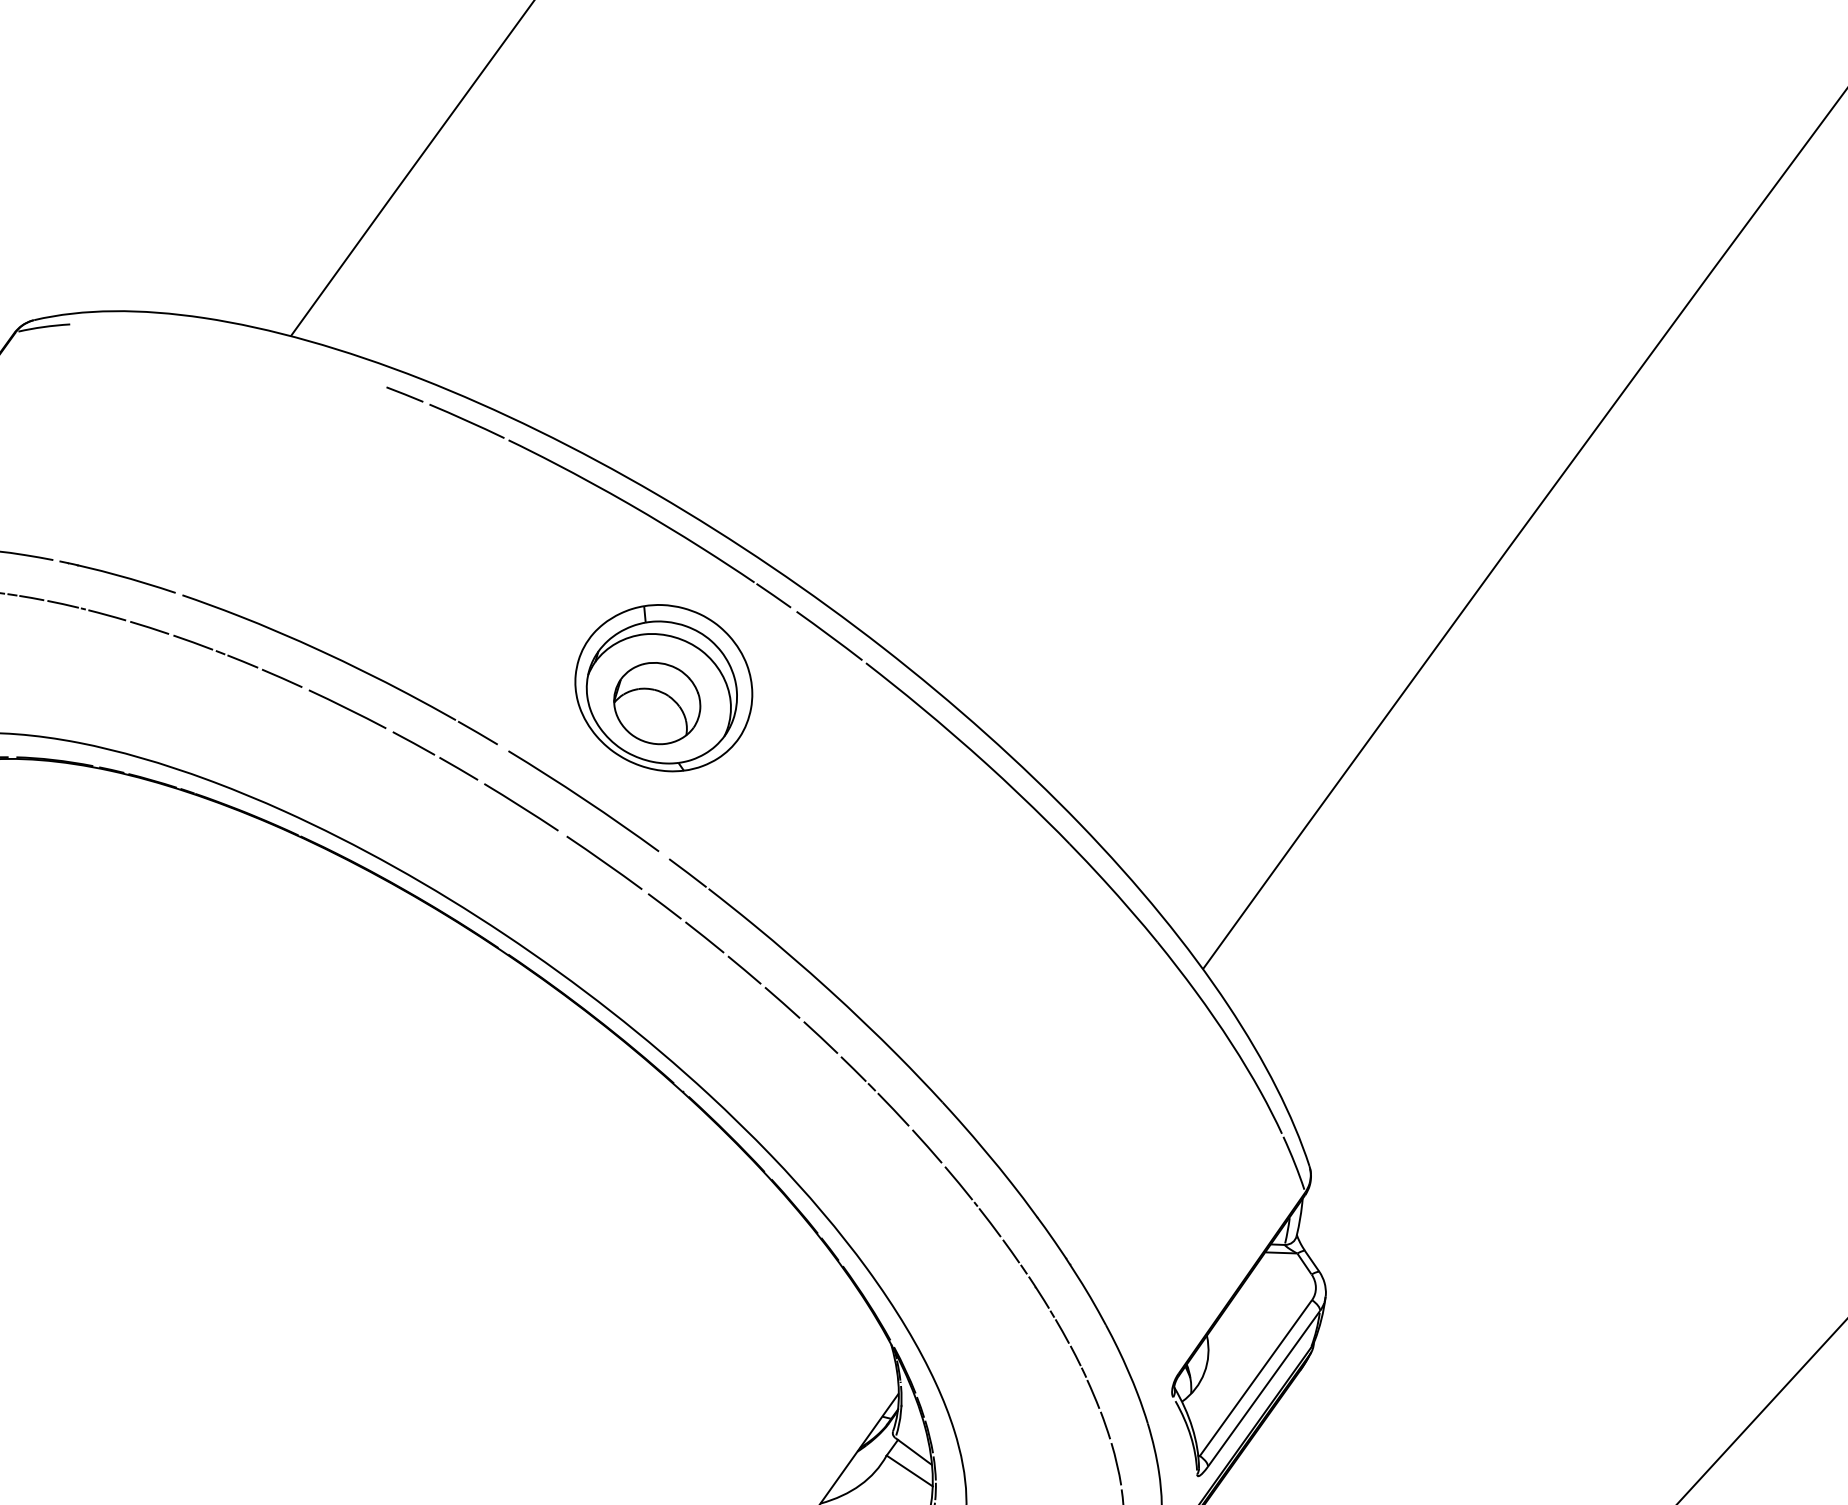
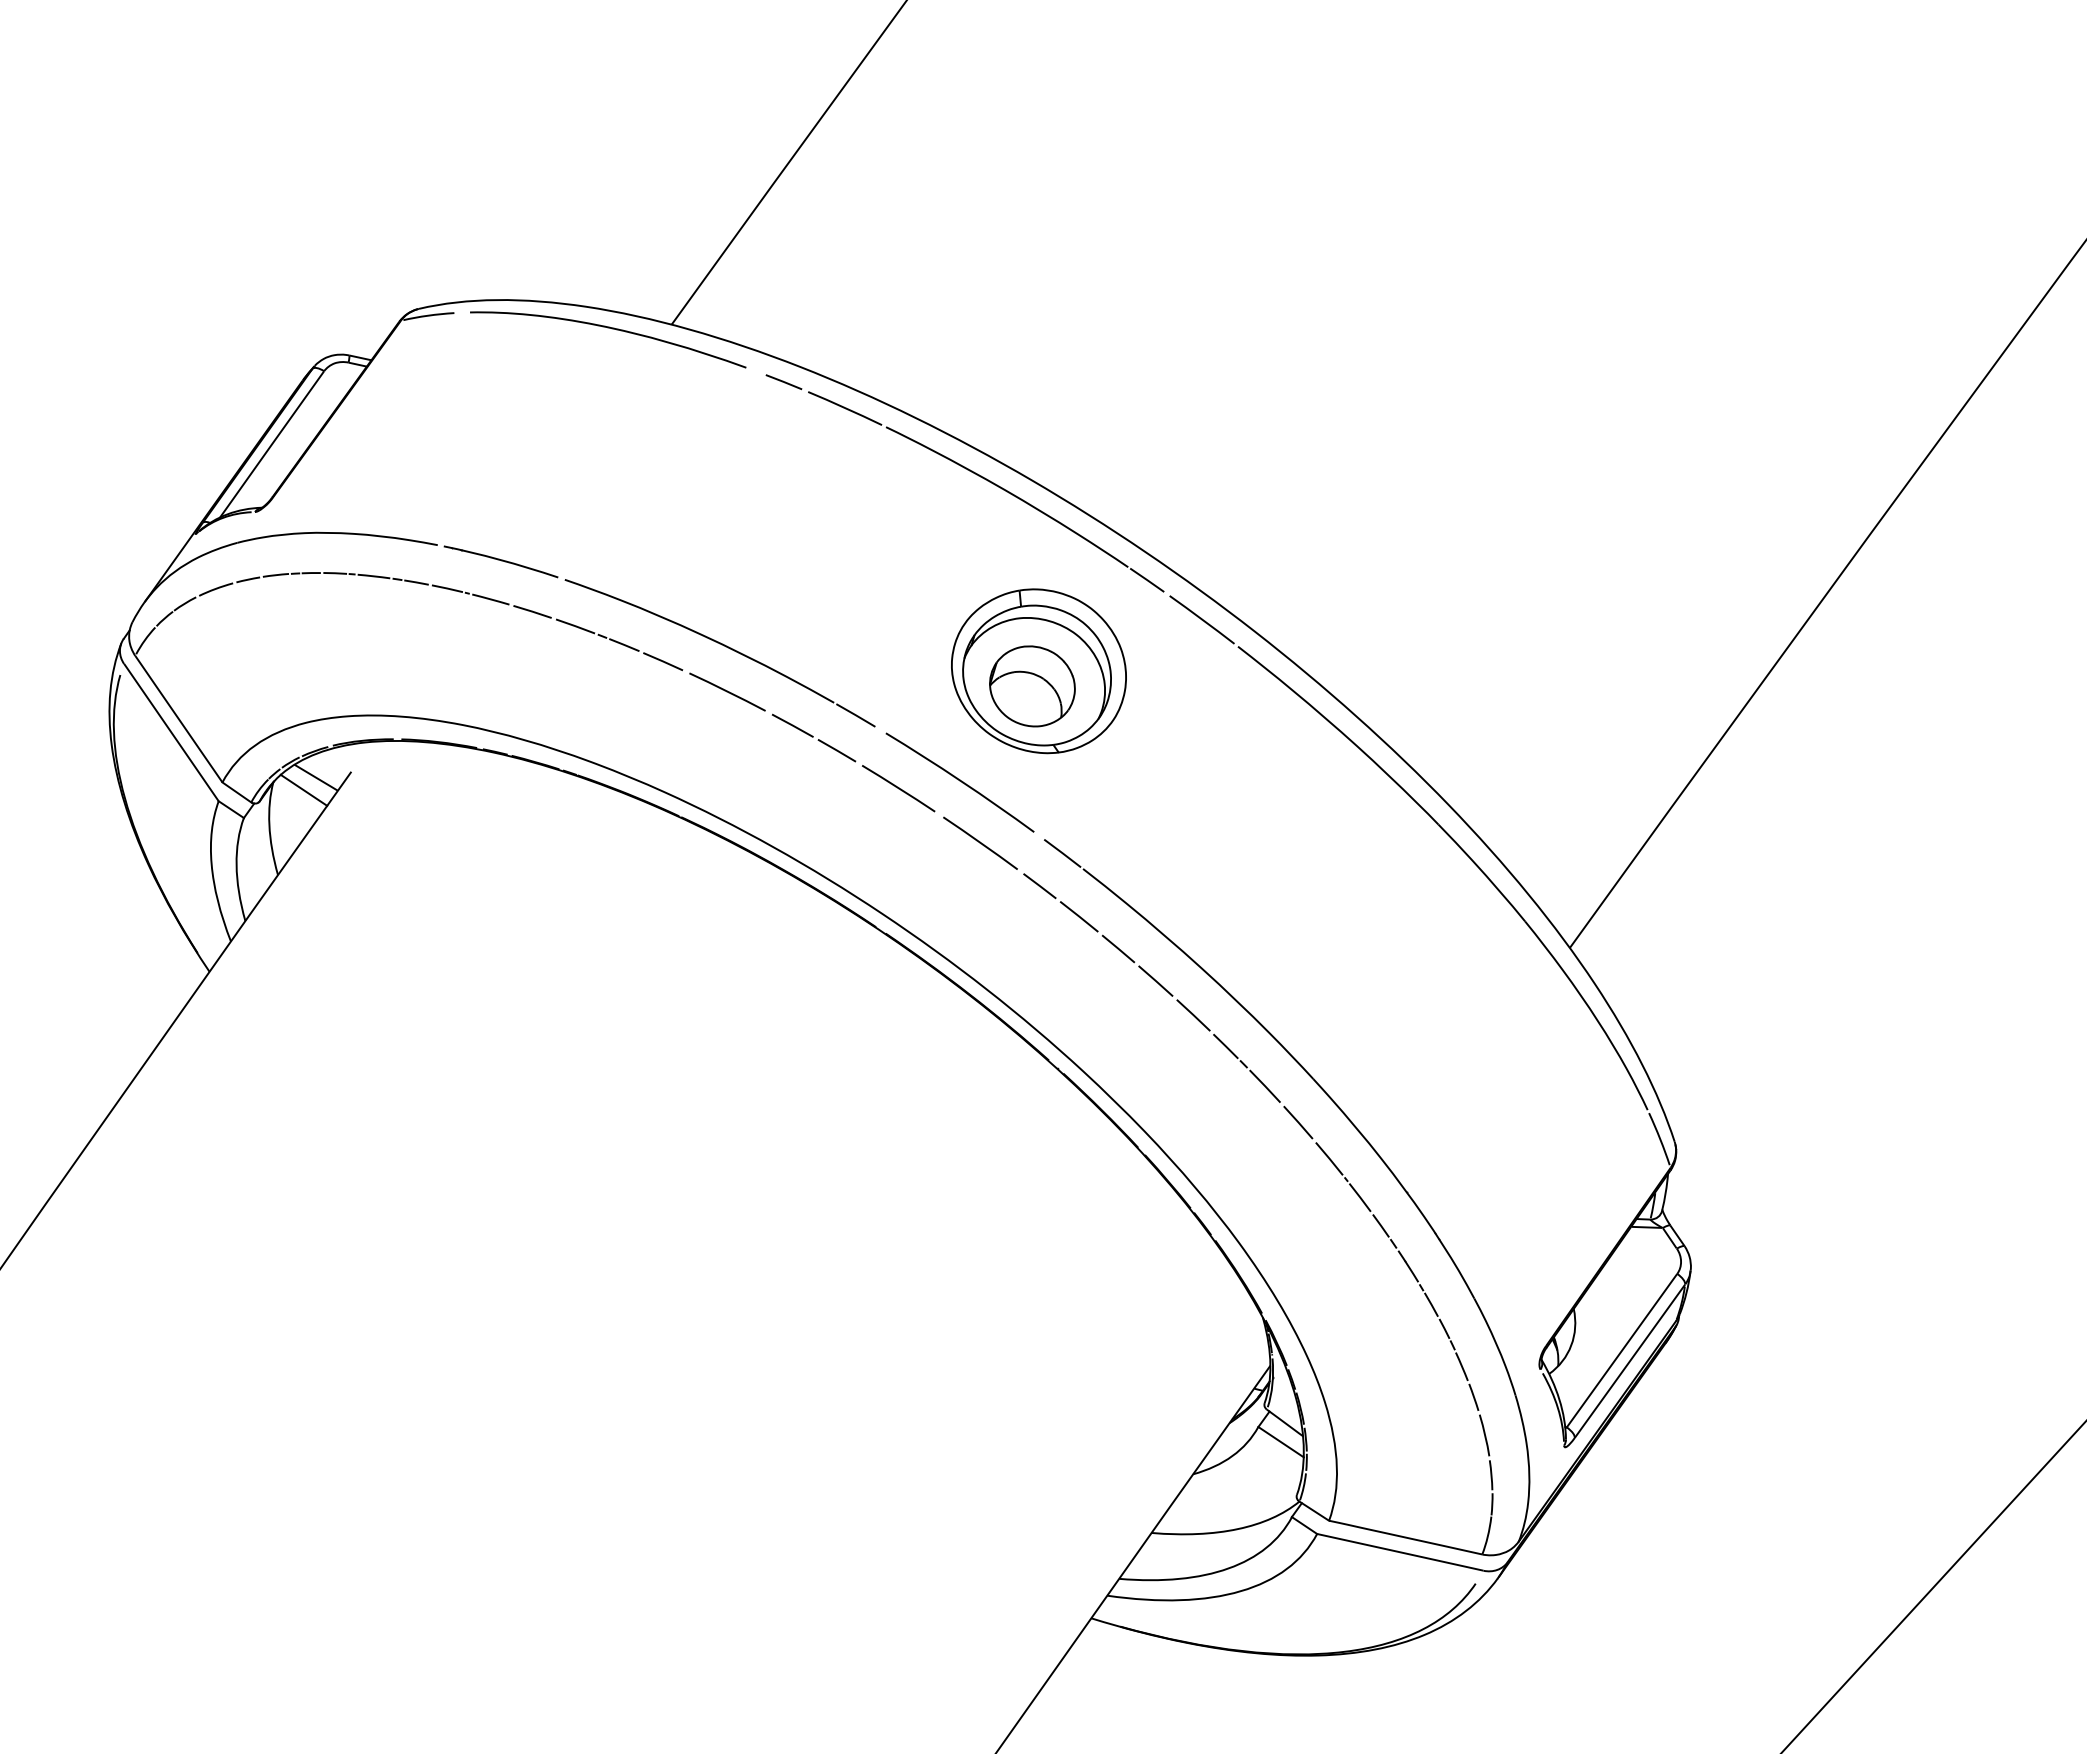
curve: (230, 341) -> (612, 329), added

